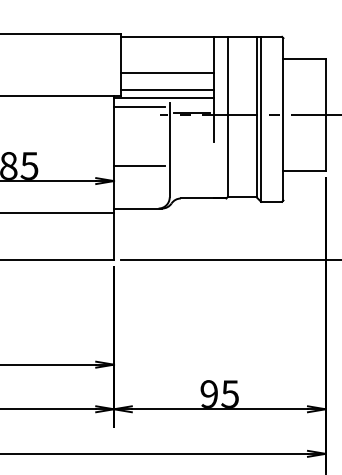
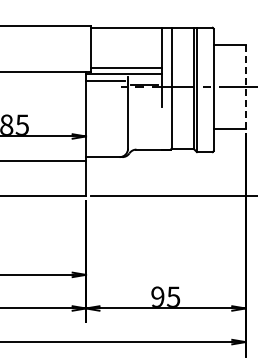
line: (167, 72) -> (126, 54), removed
line: (325, 116) -> (245, 87), solid -> dashed
line: (139, 165) -> (105, 124), removed

